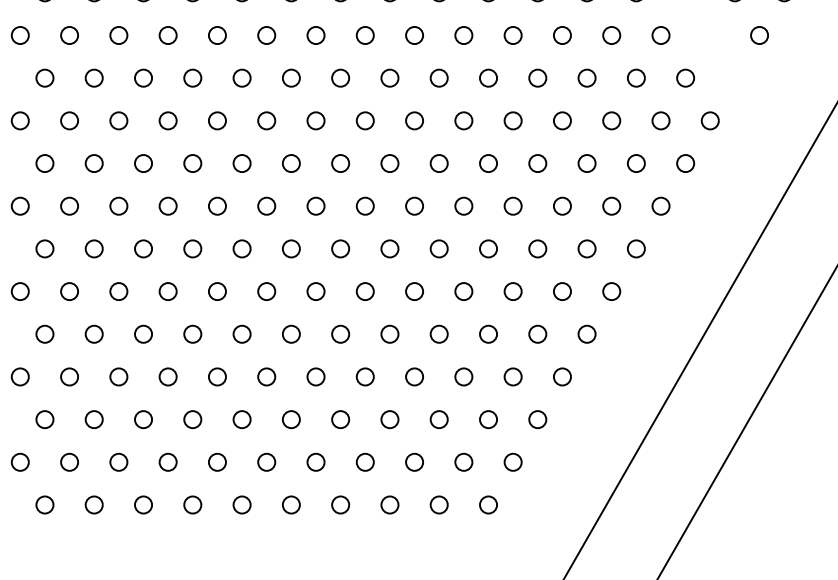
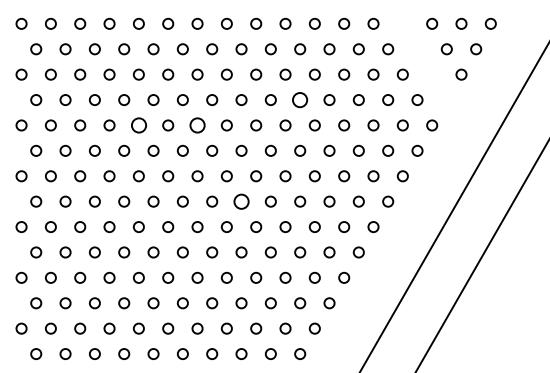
circle: (489, 77) -> (300, 99), size x1.4
circle: (216, 120) -> (138, 125), size x1.4
circle: (315, 120) -> (197, 125), size x1.4
circle: (389, 248) -> (241, 201), size x1.4

